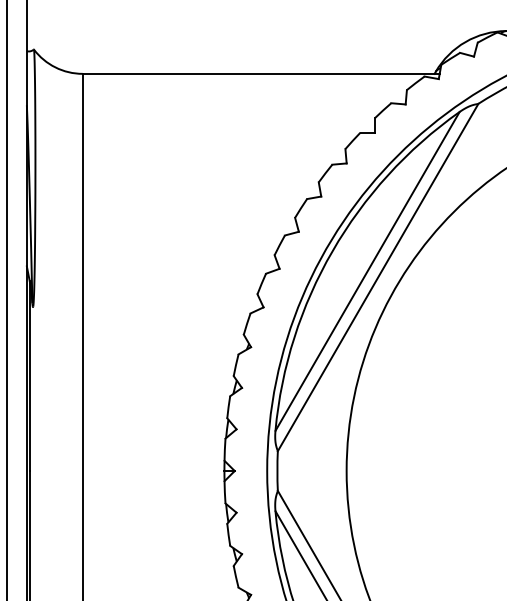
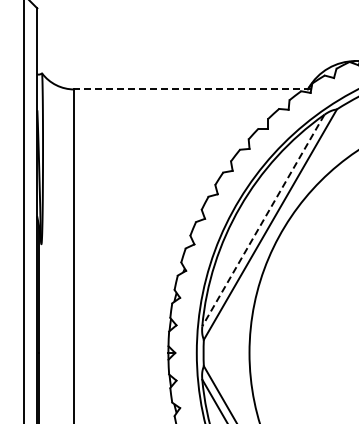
line: (260, 73) -> (192, 89), solid -> dashed
line: (367, 272) -> (263, 221), solid -> dashed

